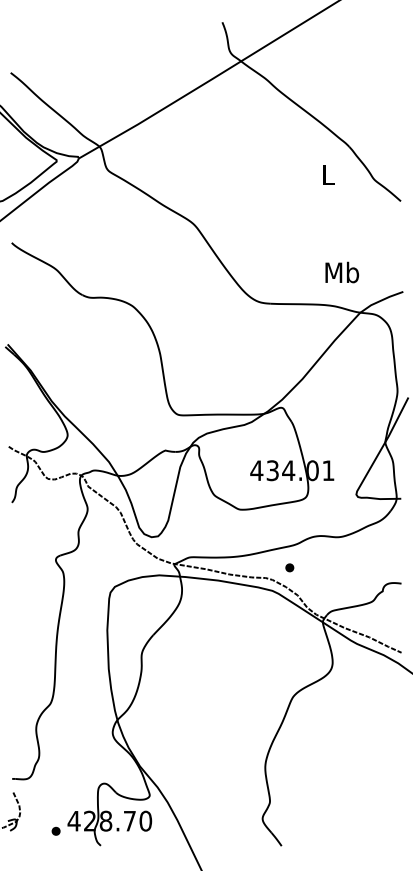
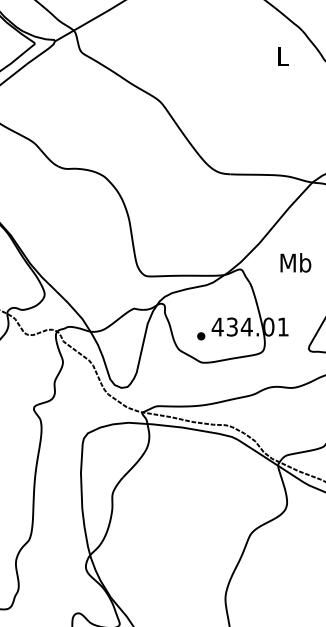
text: (342, 272) -> (296, 262), moved
part: (289, 567) -> (200, 336), moved

